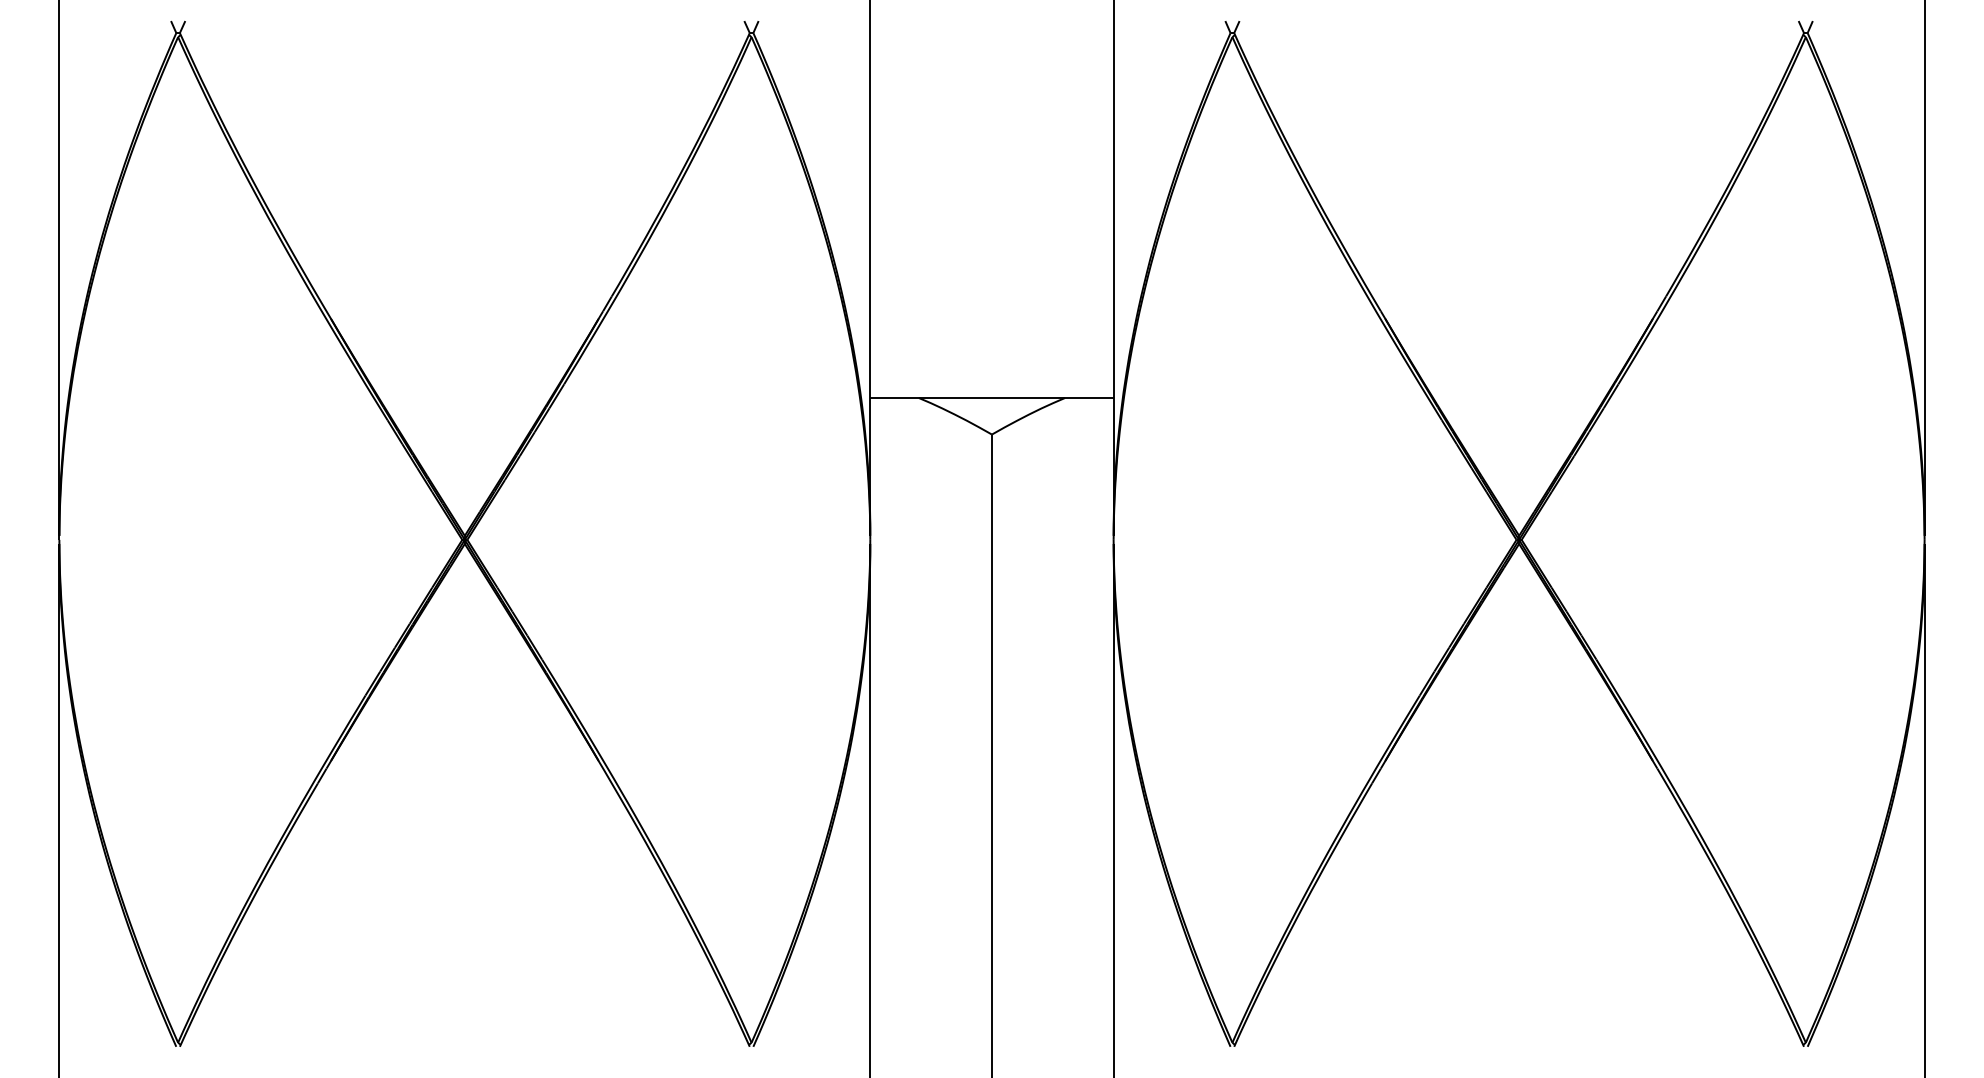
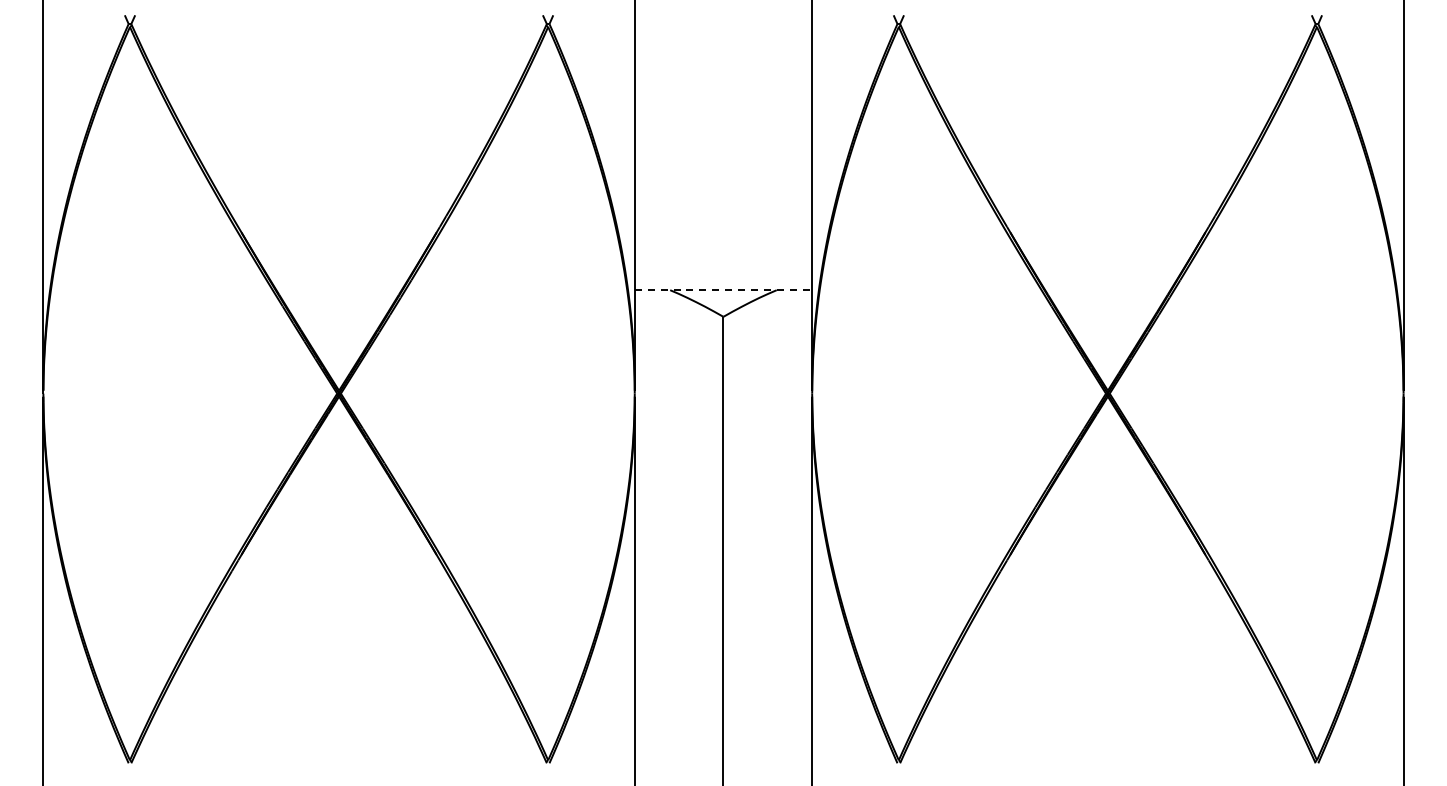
line: (992, 398) -> (723, 290), solid -> dashed

